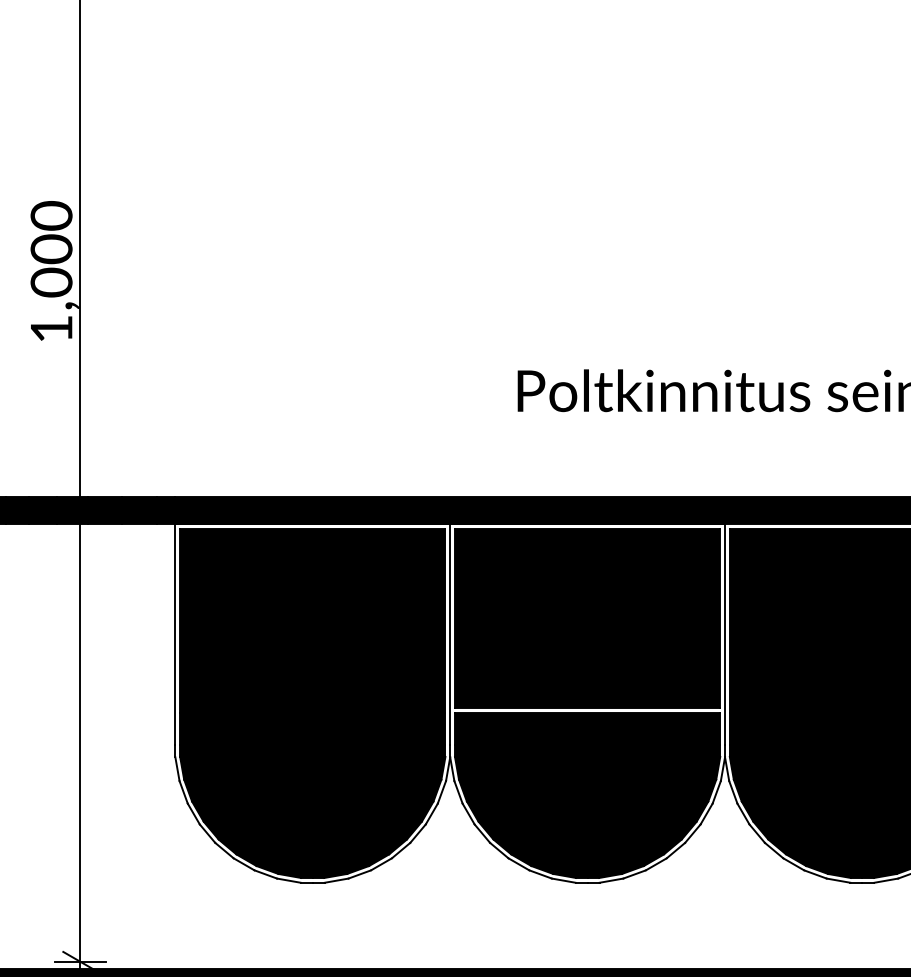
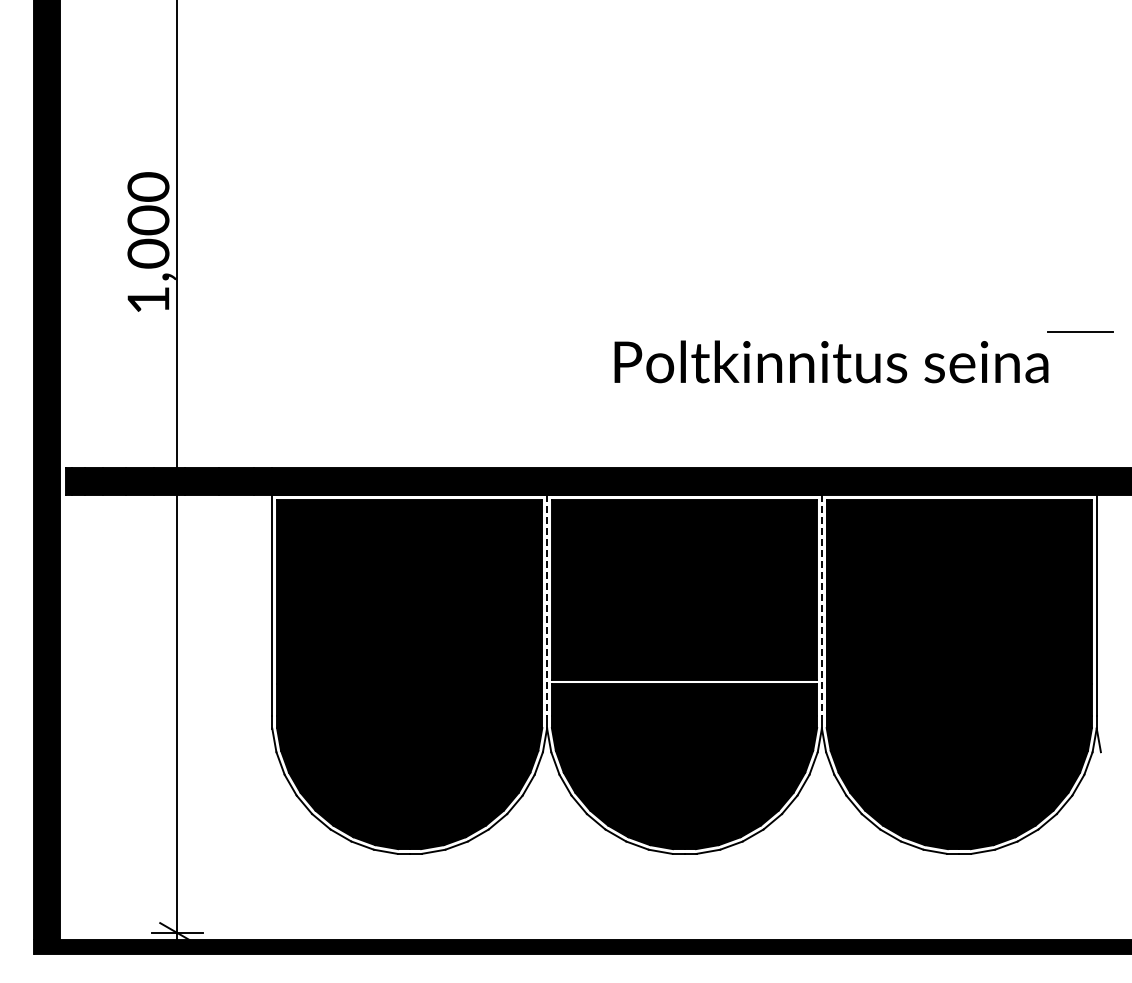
line: (450, 634) -> (547, 605), solid -> dashed
line: (724, 634) -> (821, 605), solid -> dashed

